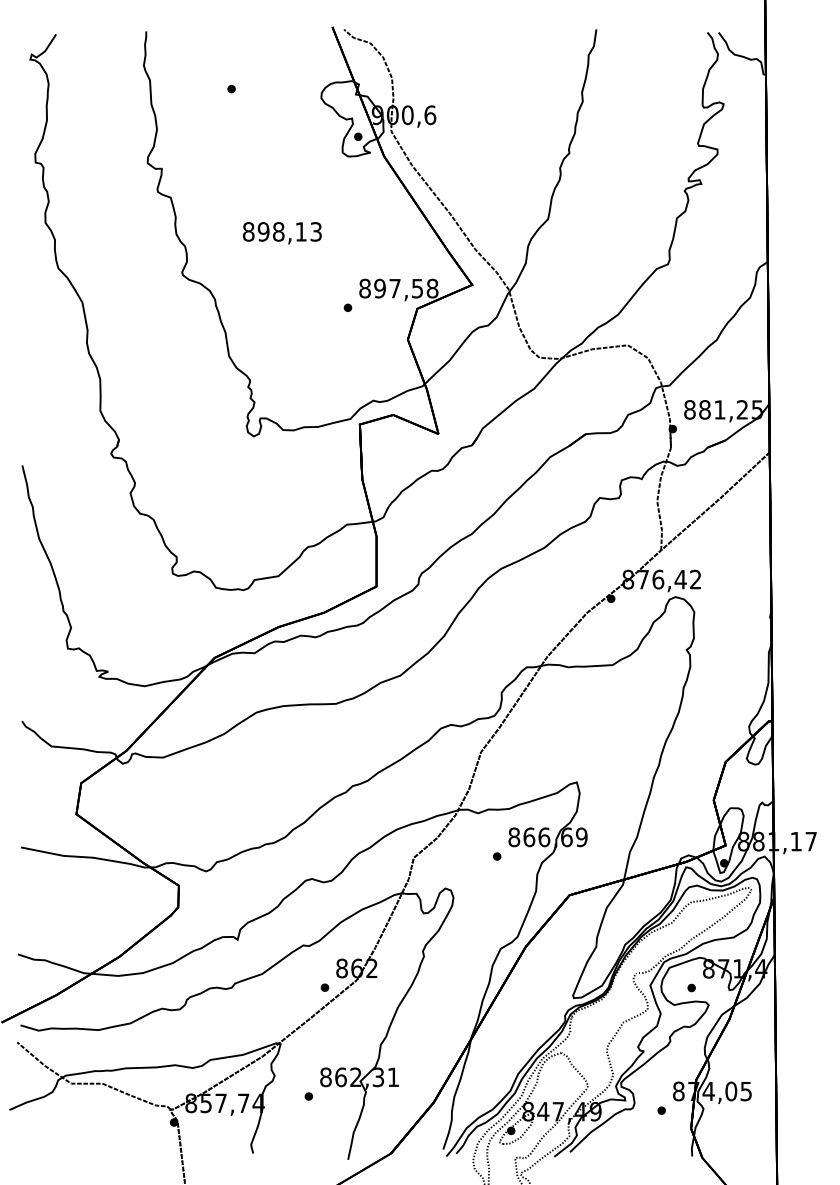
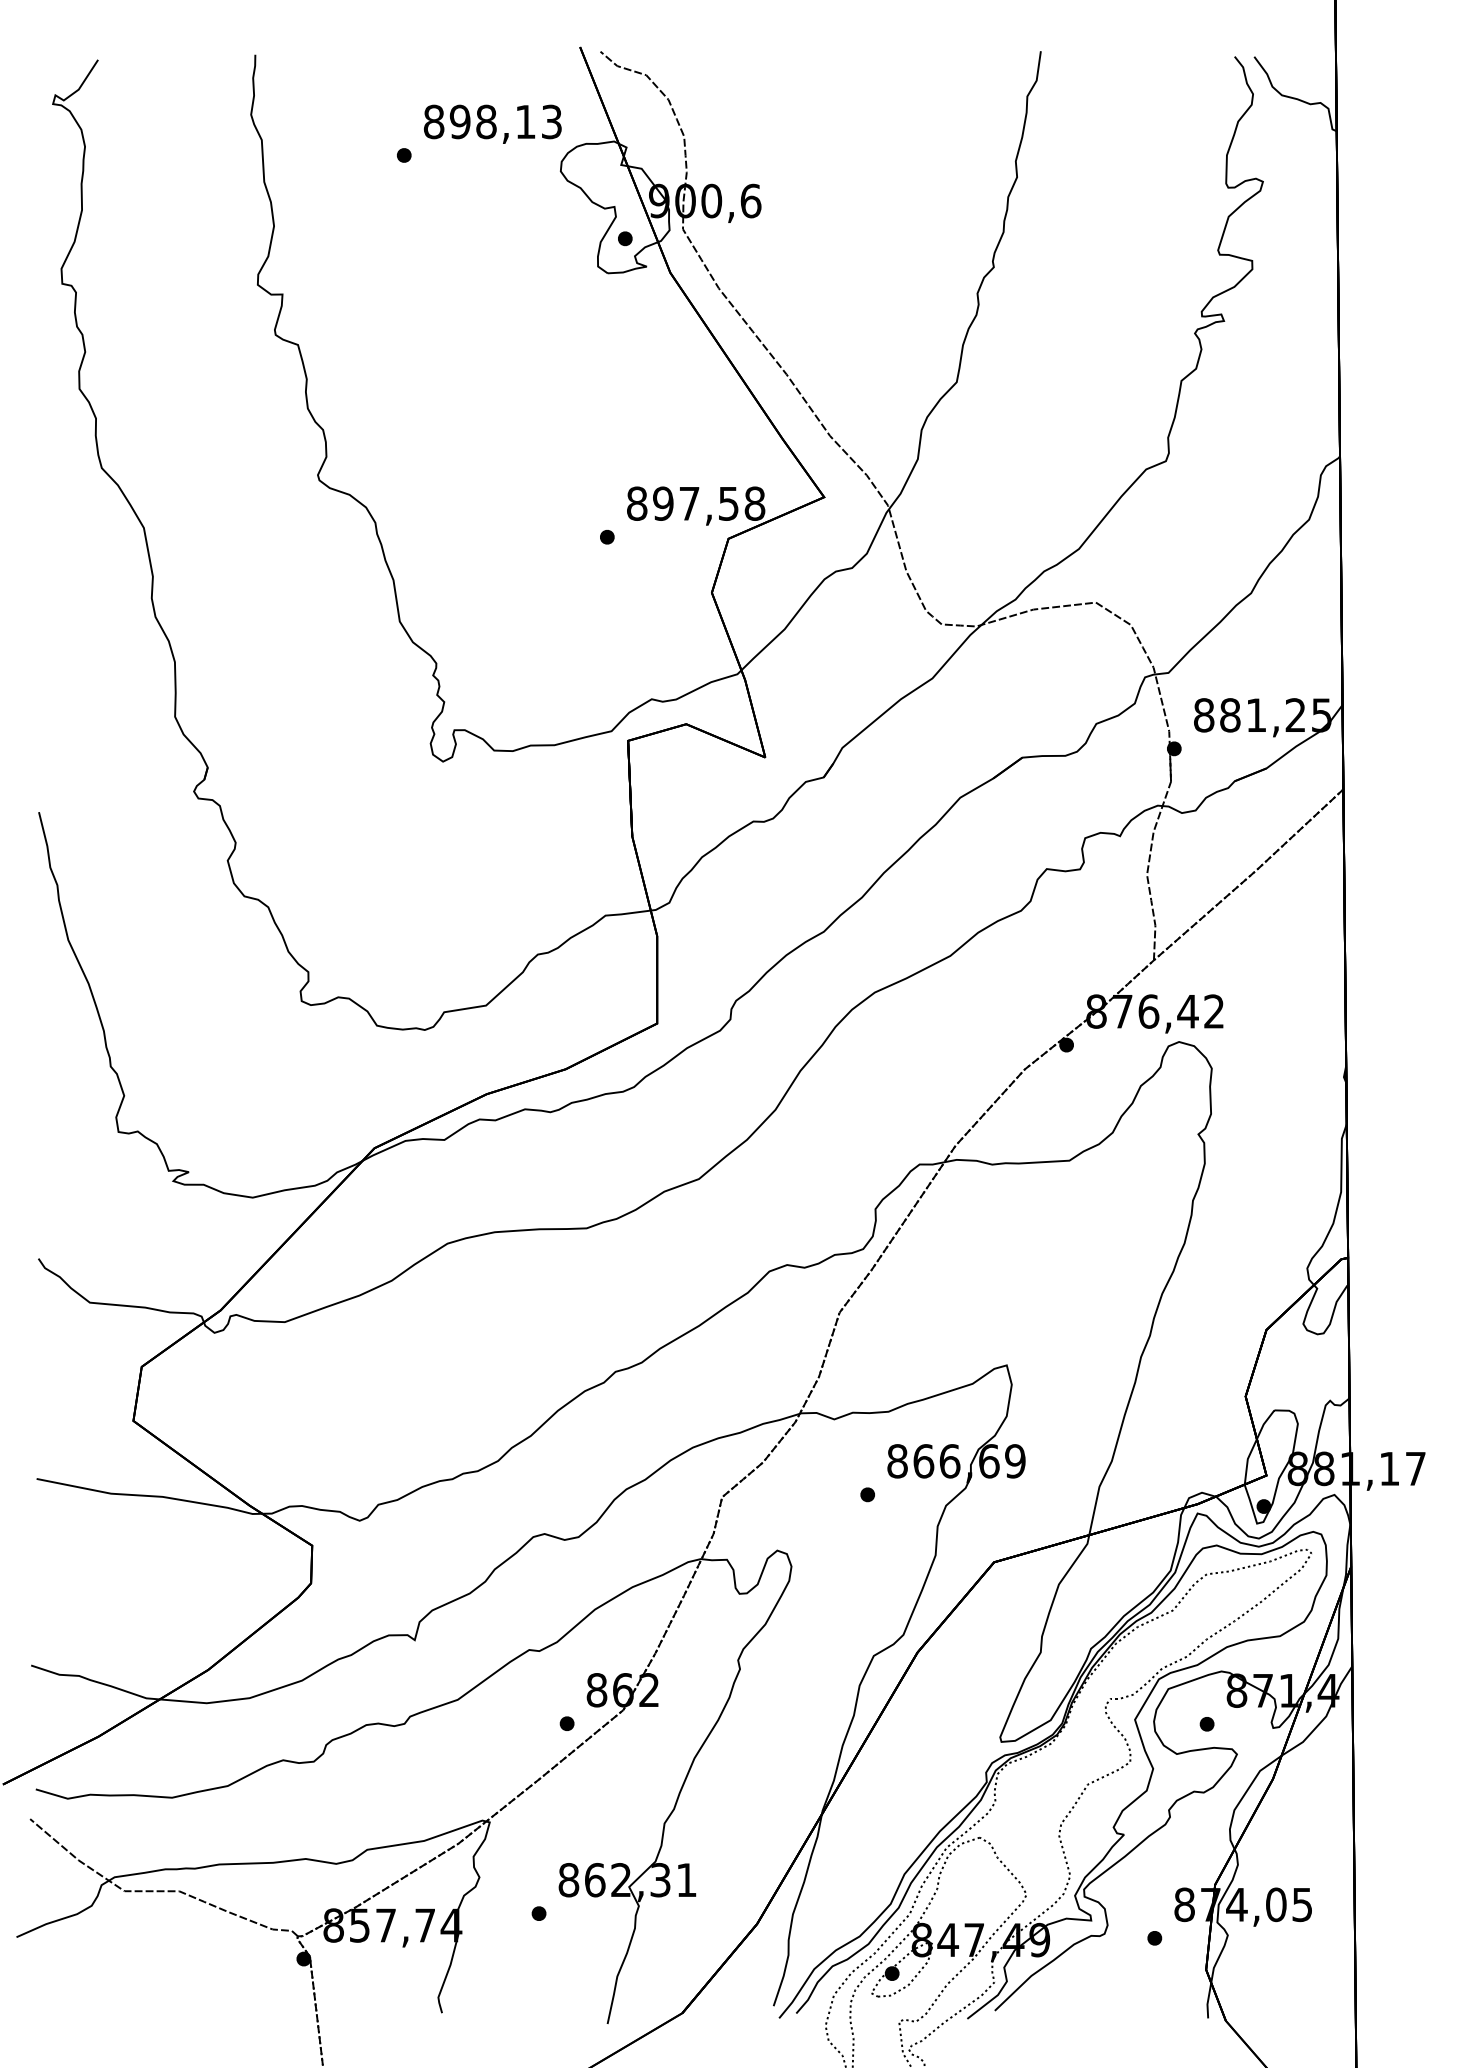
text: (282, 233) -> (493, 124), moved

